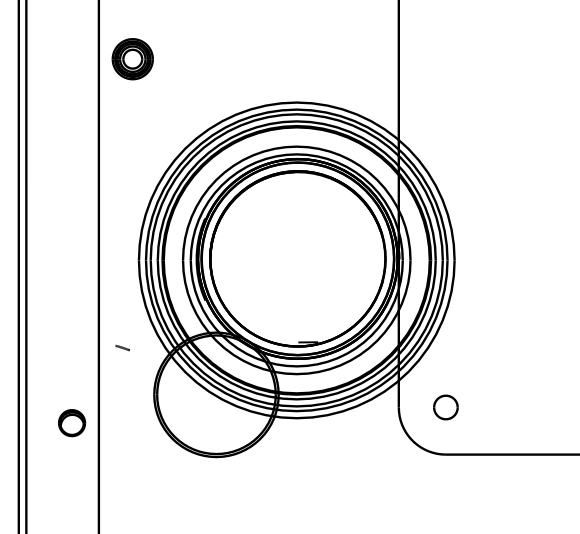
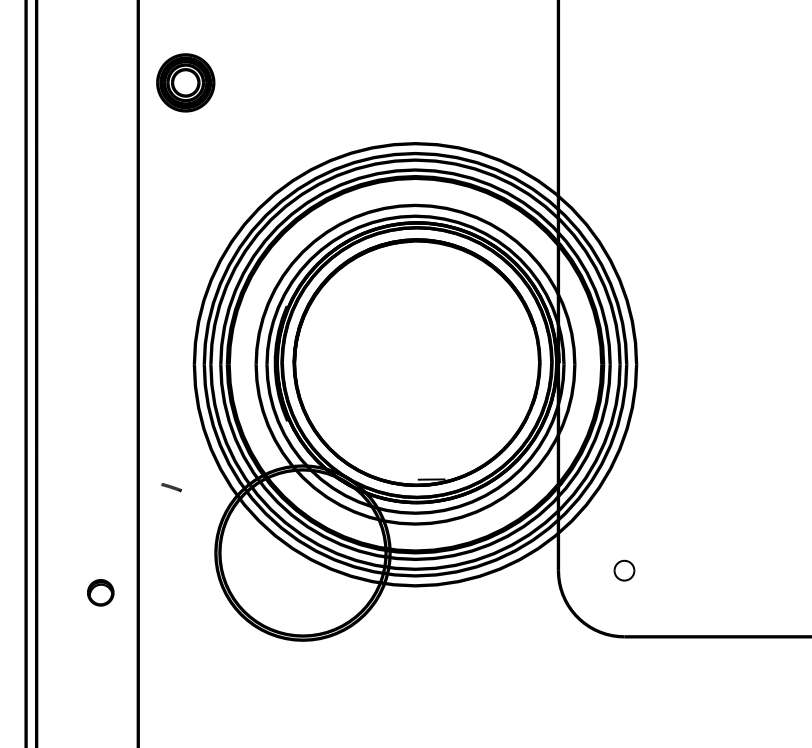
part: (445, 407) -> (624, 570), size x0.6
part: (71, 422) -> (100, 592), size x0.7

